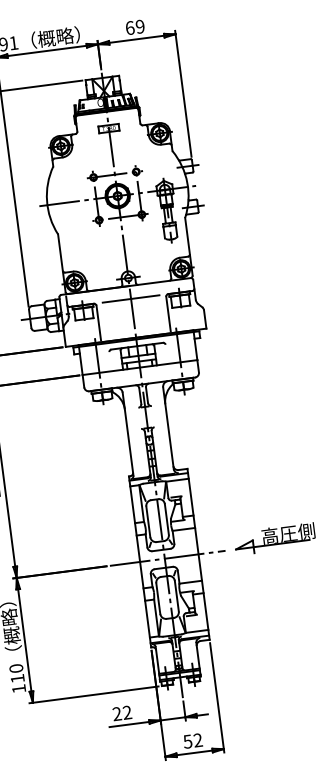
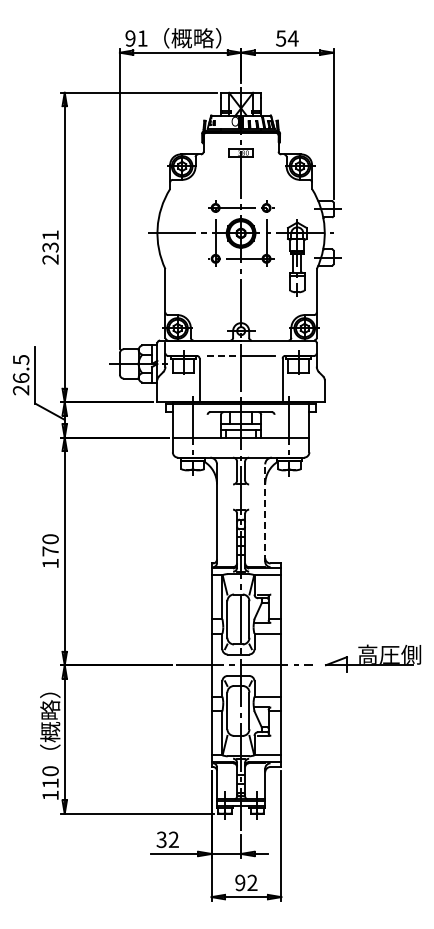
text: (135, 27) -> (287, 38), 69 -> 54
line: (117, 300) -> (224, 355), solid -> dashed
line: (168, 428) -> (265, 513), solid -> dashed
text: (117, 714) -> (161, 840), 22 -> 32
text: (188, 741) -> (240, 882), 52 -> 92

